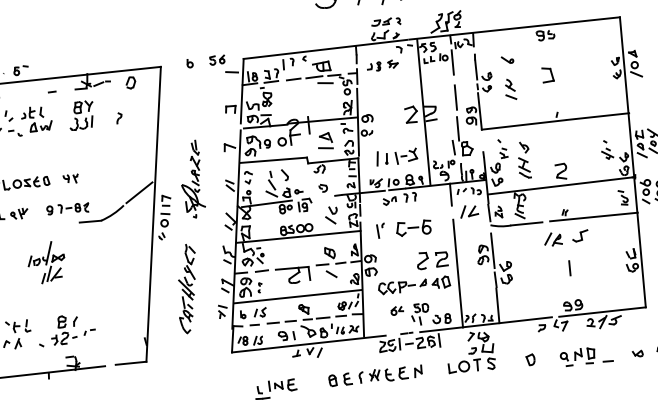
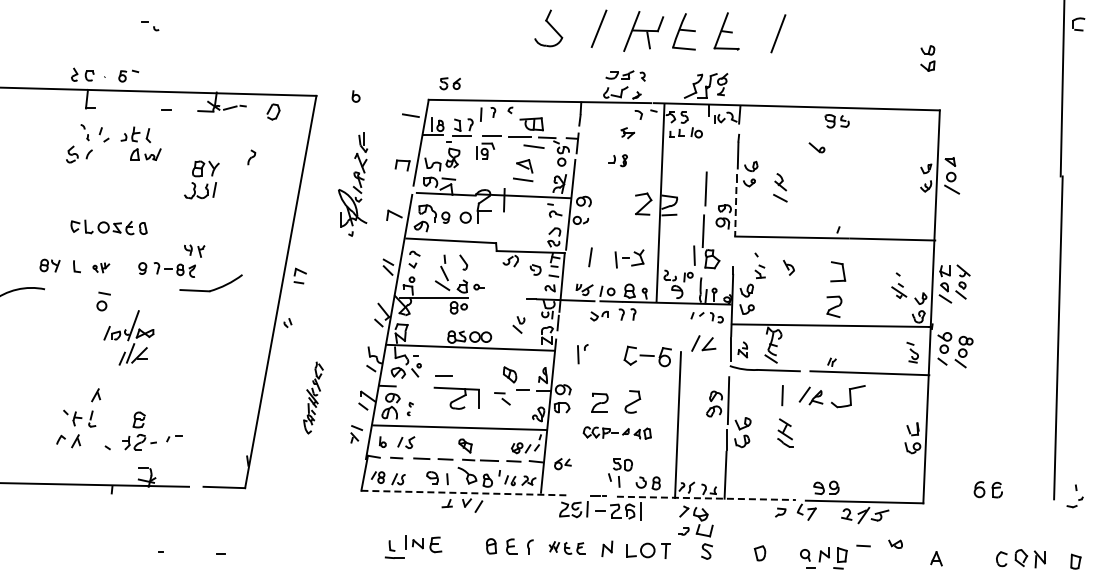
part: (216, 59) -> (449, 83), moved
part: (507, 59) -> (816, 147), moved
line: (452, 61) -> (707, 140), removed
part: (373, 66) -> (617, 160), moved
part: (548, 74) -> (838, 271), moved
line: (479, 111) -> (735, 211), solid -> dashed
part: (81, 115) -> (201, 179), moved
part: (15, 133) -> (150, 26), moved
part: (325, 141) -> (523, 170), moved
part: (386, 158) -> (602, 258), removed
part: (524, 167) -> (785, 432), moved
part: (71, 178) -> (194, 250), moved
part: (192, 179) -> (353, 184), moved
part: (323, 187) -> (535, 269), moved
line: (139, 192) -> (265, 260), removed
line: (450, 194) -> (681, 317), removed
part: (305, 204) -> (485, 150), moved
part: (19, 213) -> (101, 267), size x0.7
part: (331, 215) -> (518, 324), size x0.7
part: (165, 219) -> (103, 301), moved
part: (413, 228) -> (647, 356), moved
part: (580, 235) -> (848, 395), size x1.6
part: (441, 258) -> (599, 402), moved
line: (569, 268) -> (782, 395), moved
line: (261, 270) -> (443, 375), moved
part: (326, 271) -> (502, 398), size x0.6
part: (414, 284) -> (617, 432), size x0.7
part: (187, 288) -> (313, 397), size x0.6
part: (28, 308) -> (96, 395), added
part: (396, 311) -> (562, 464), moved
part: (75, 321) -> (157, 421), removed
line: (486, 324) -> (706, 498), solid -> dashed
line: (309, 344) -> (466, 493), solid -> dashed
part: (637, 353) -> (895, 543), moved
line: (608, 360) -> (863, 545), moved
part: (464, 366) -> (648, 550), moved
part: (388, 374) -> (567, 547), size x0.7

